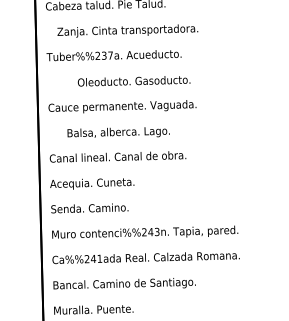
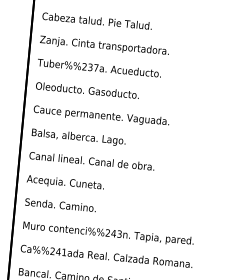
text: (127, 30) -> (104, 45), moved
text: (133, 81) -> (86, 90), moved
text: (118, 132) -> (78, 137), moved

